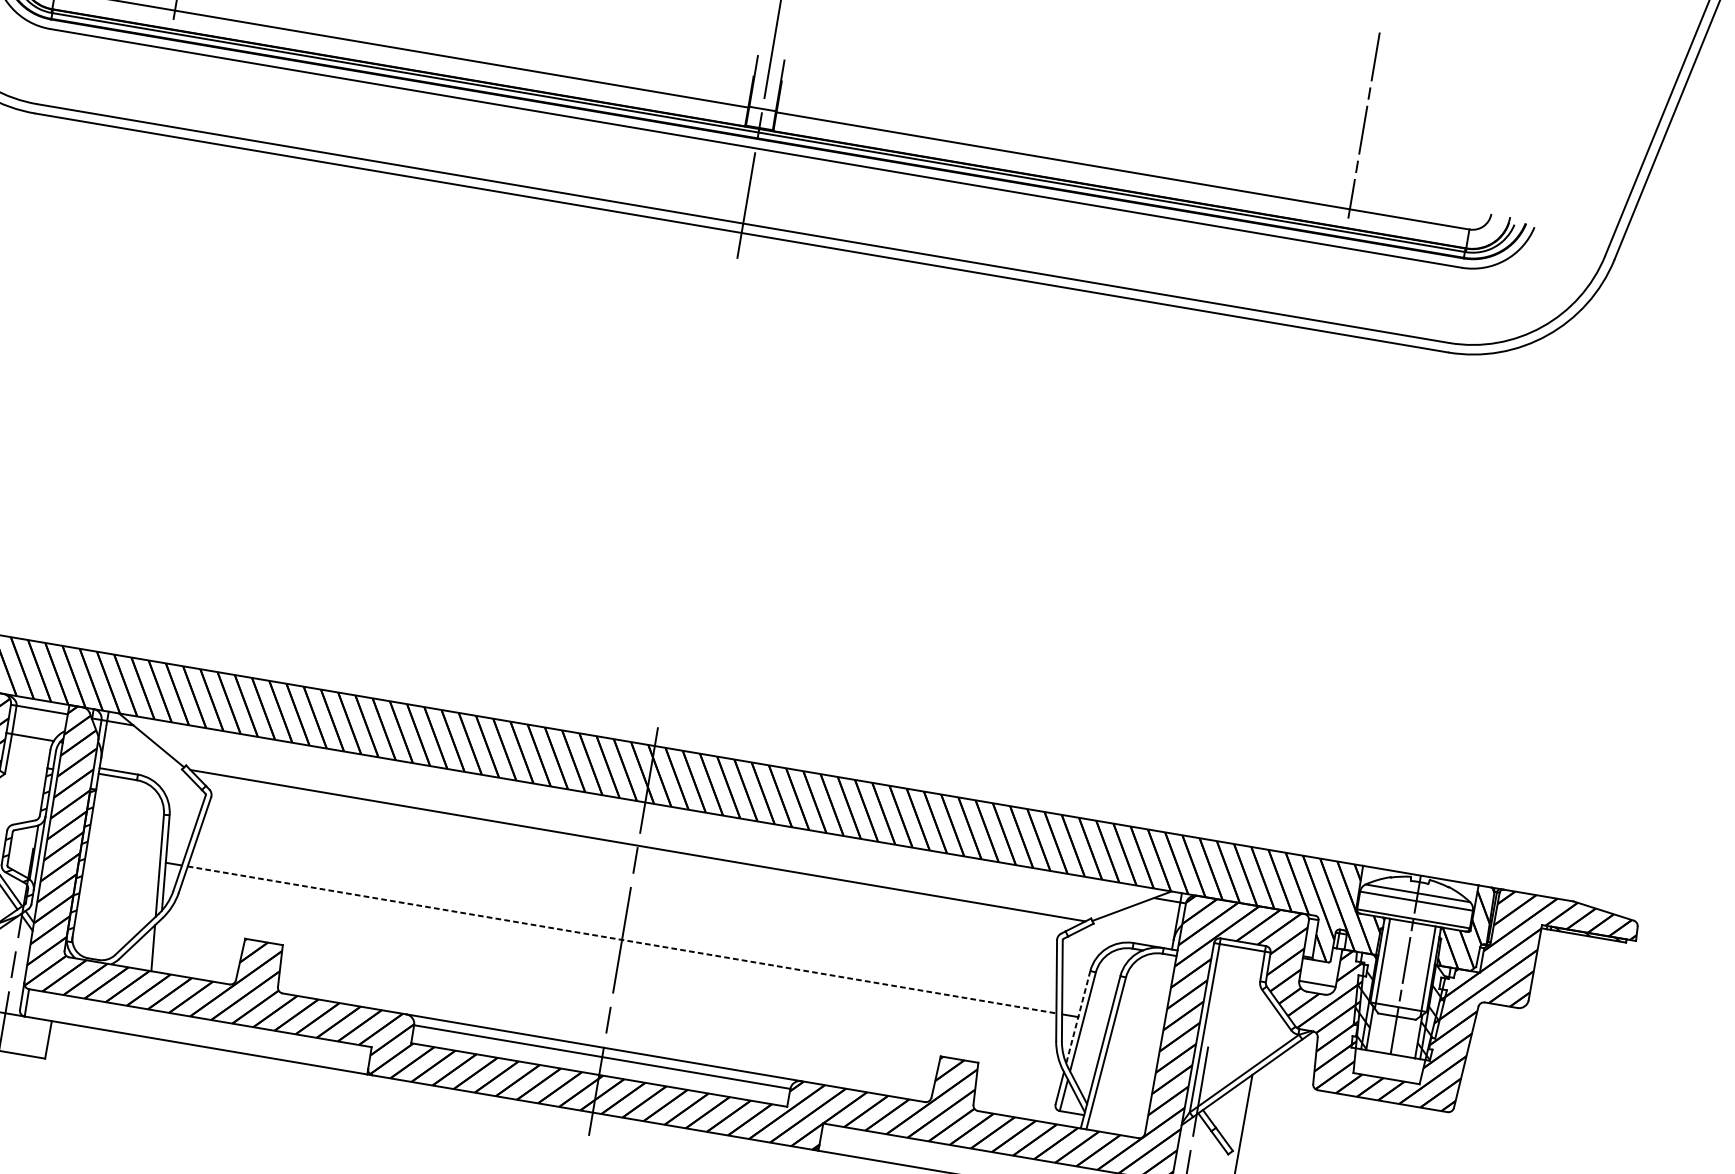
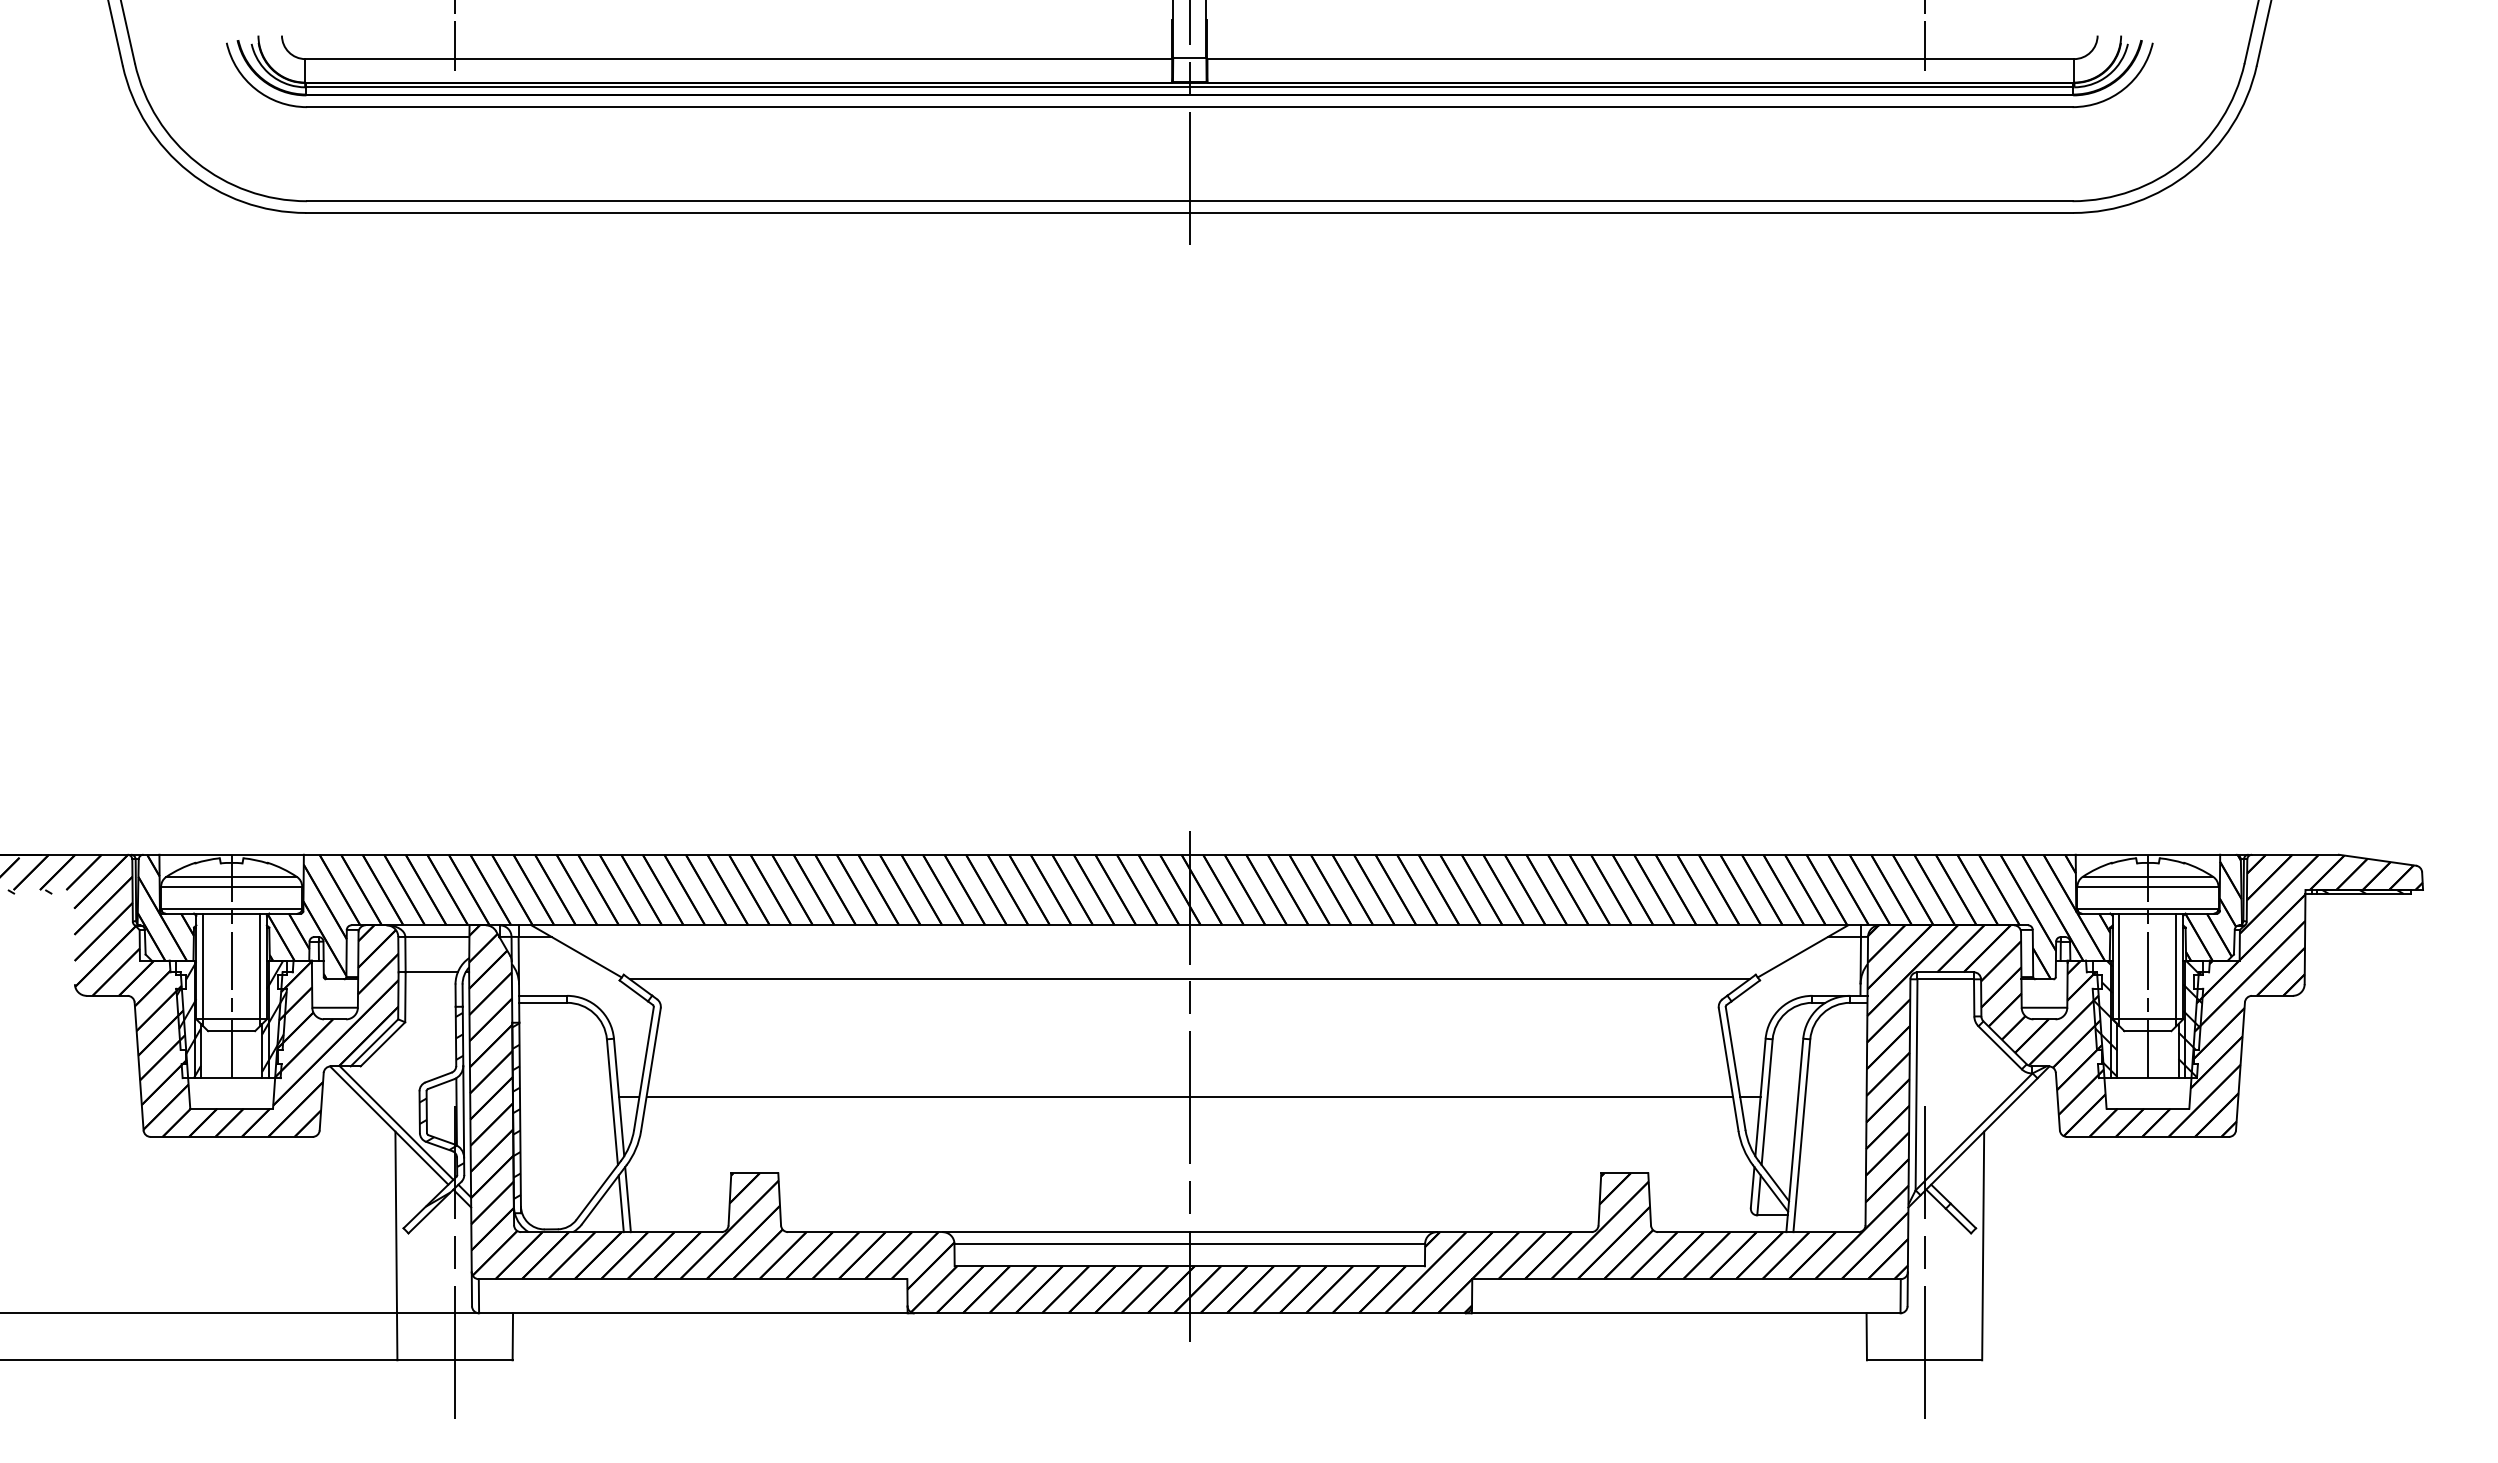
line: (622, 940) -> (1190, 1097), dashed -> solid
line: (158, 945) -> (627, 1199), added
line: (1078, 1017) -> (1760, 1097), dashed -> solid

